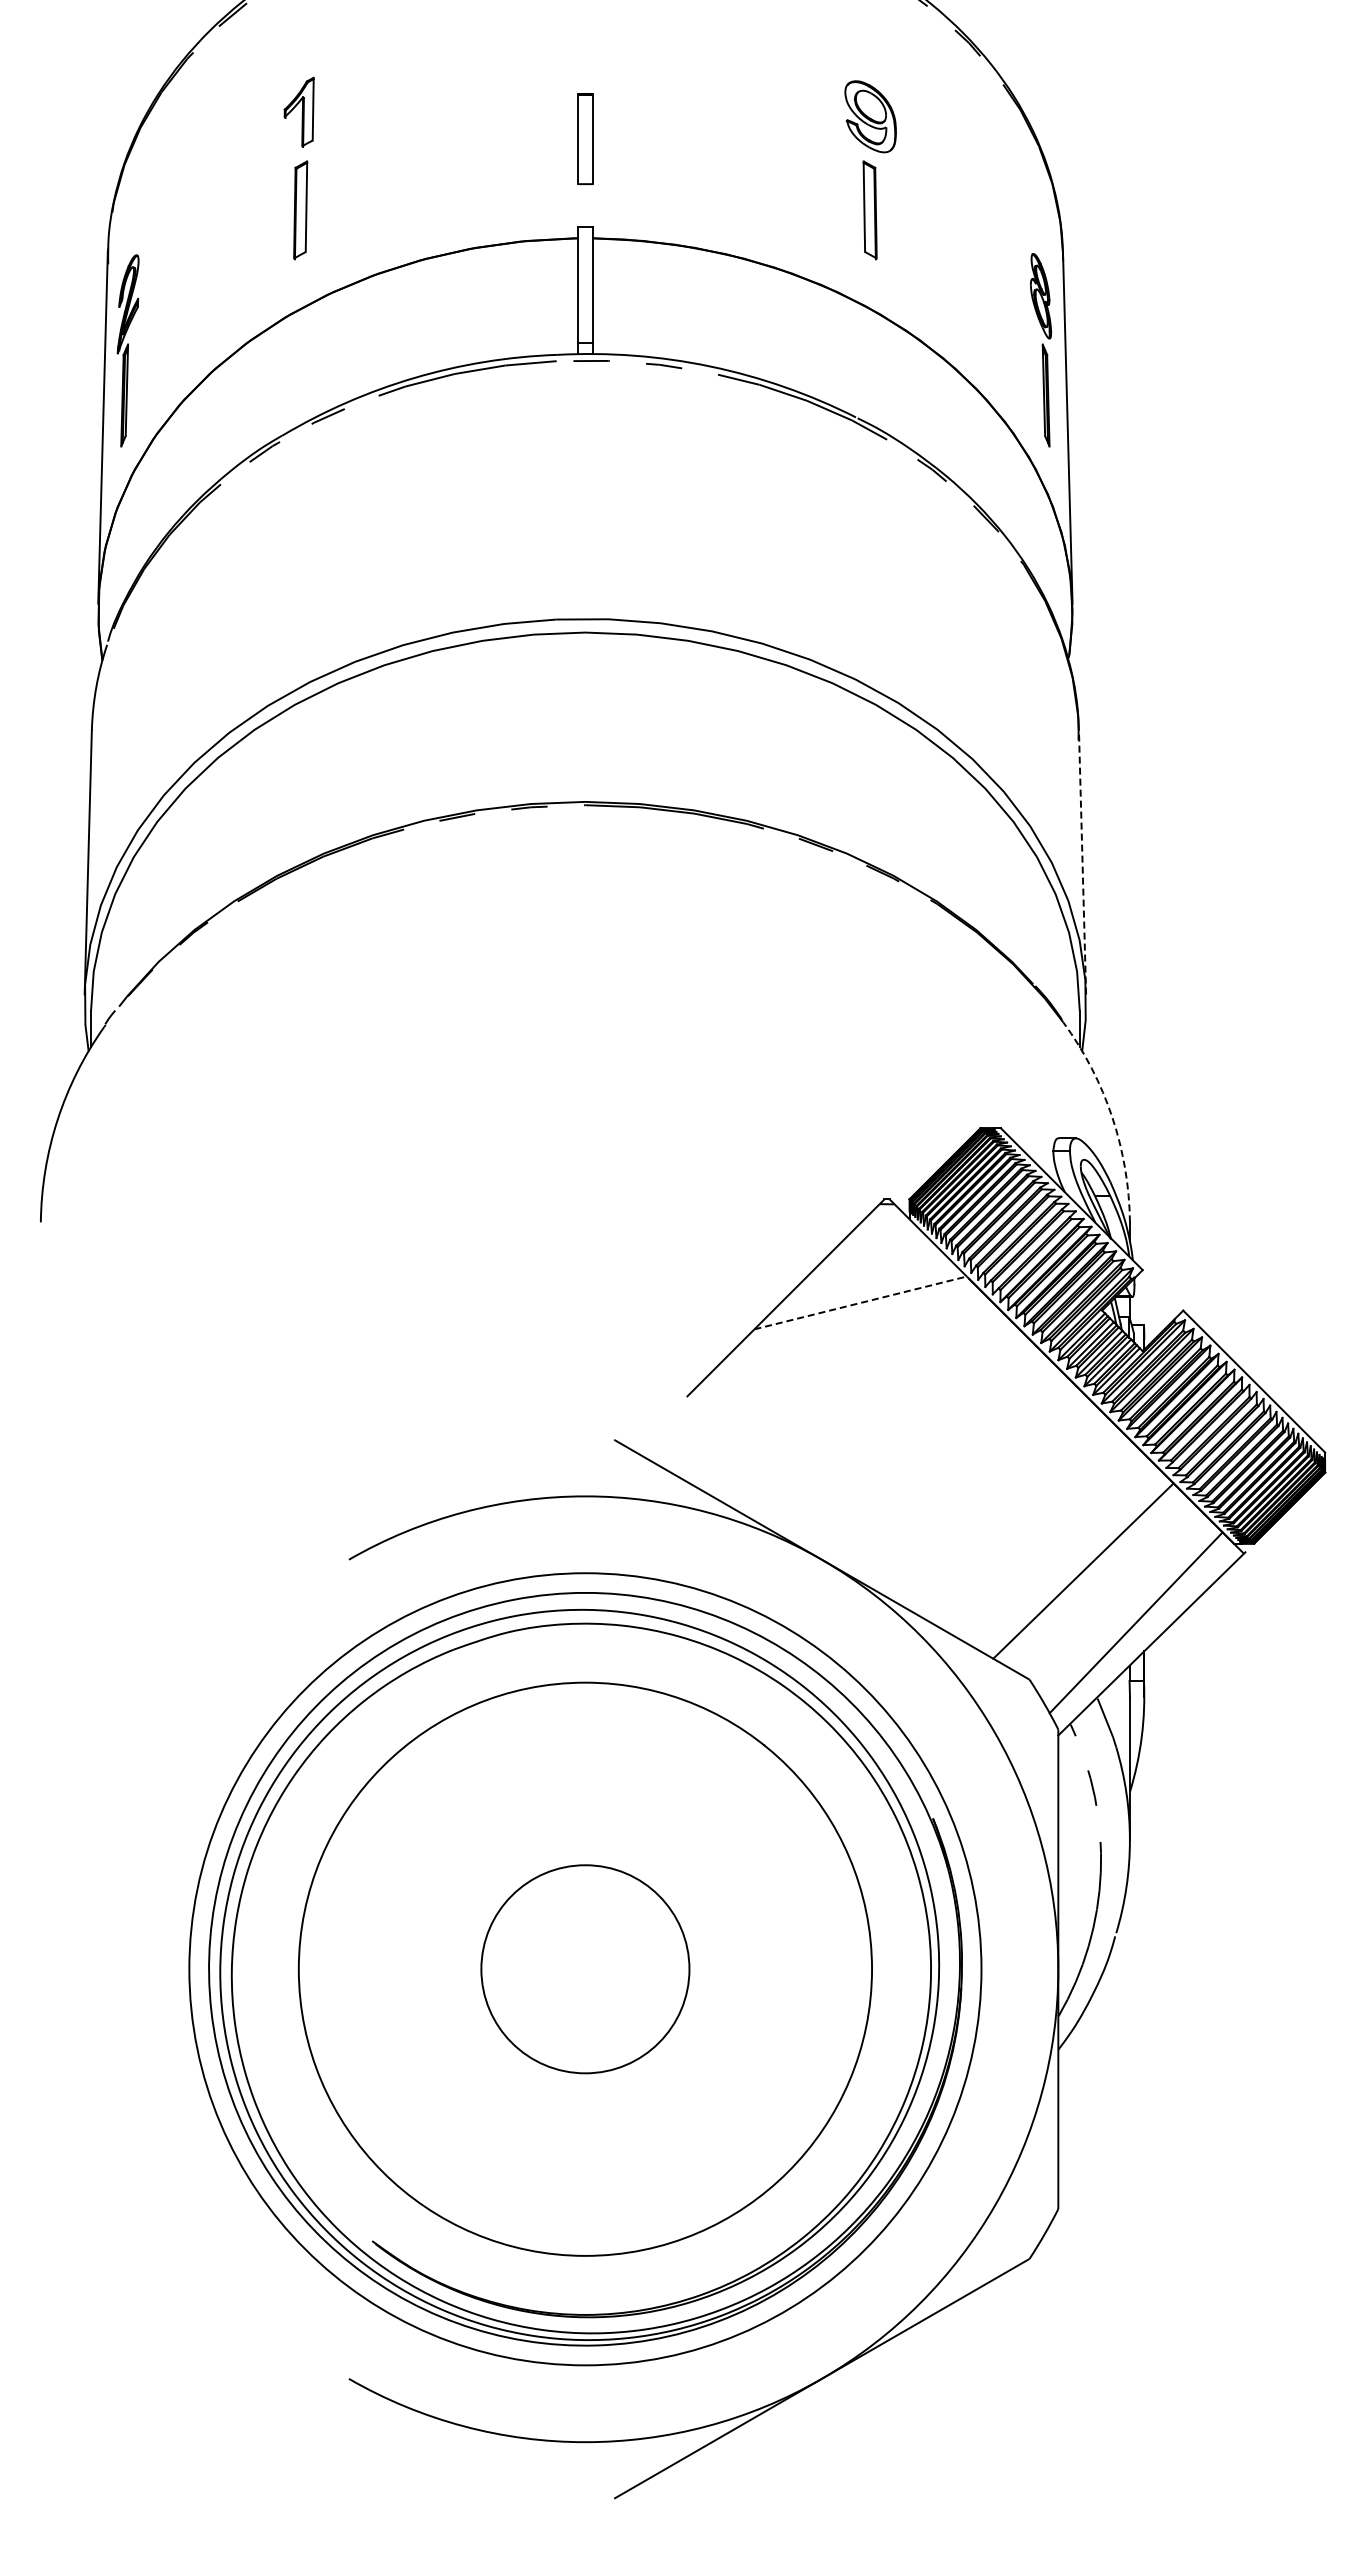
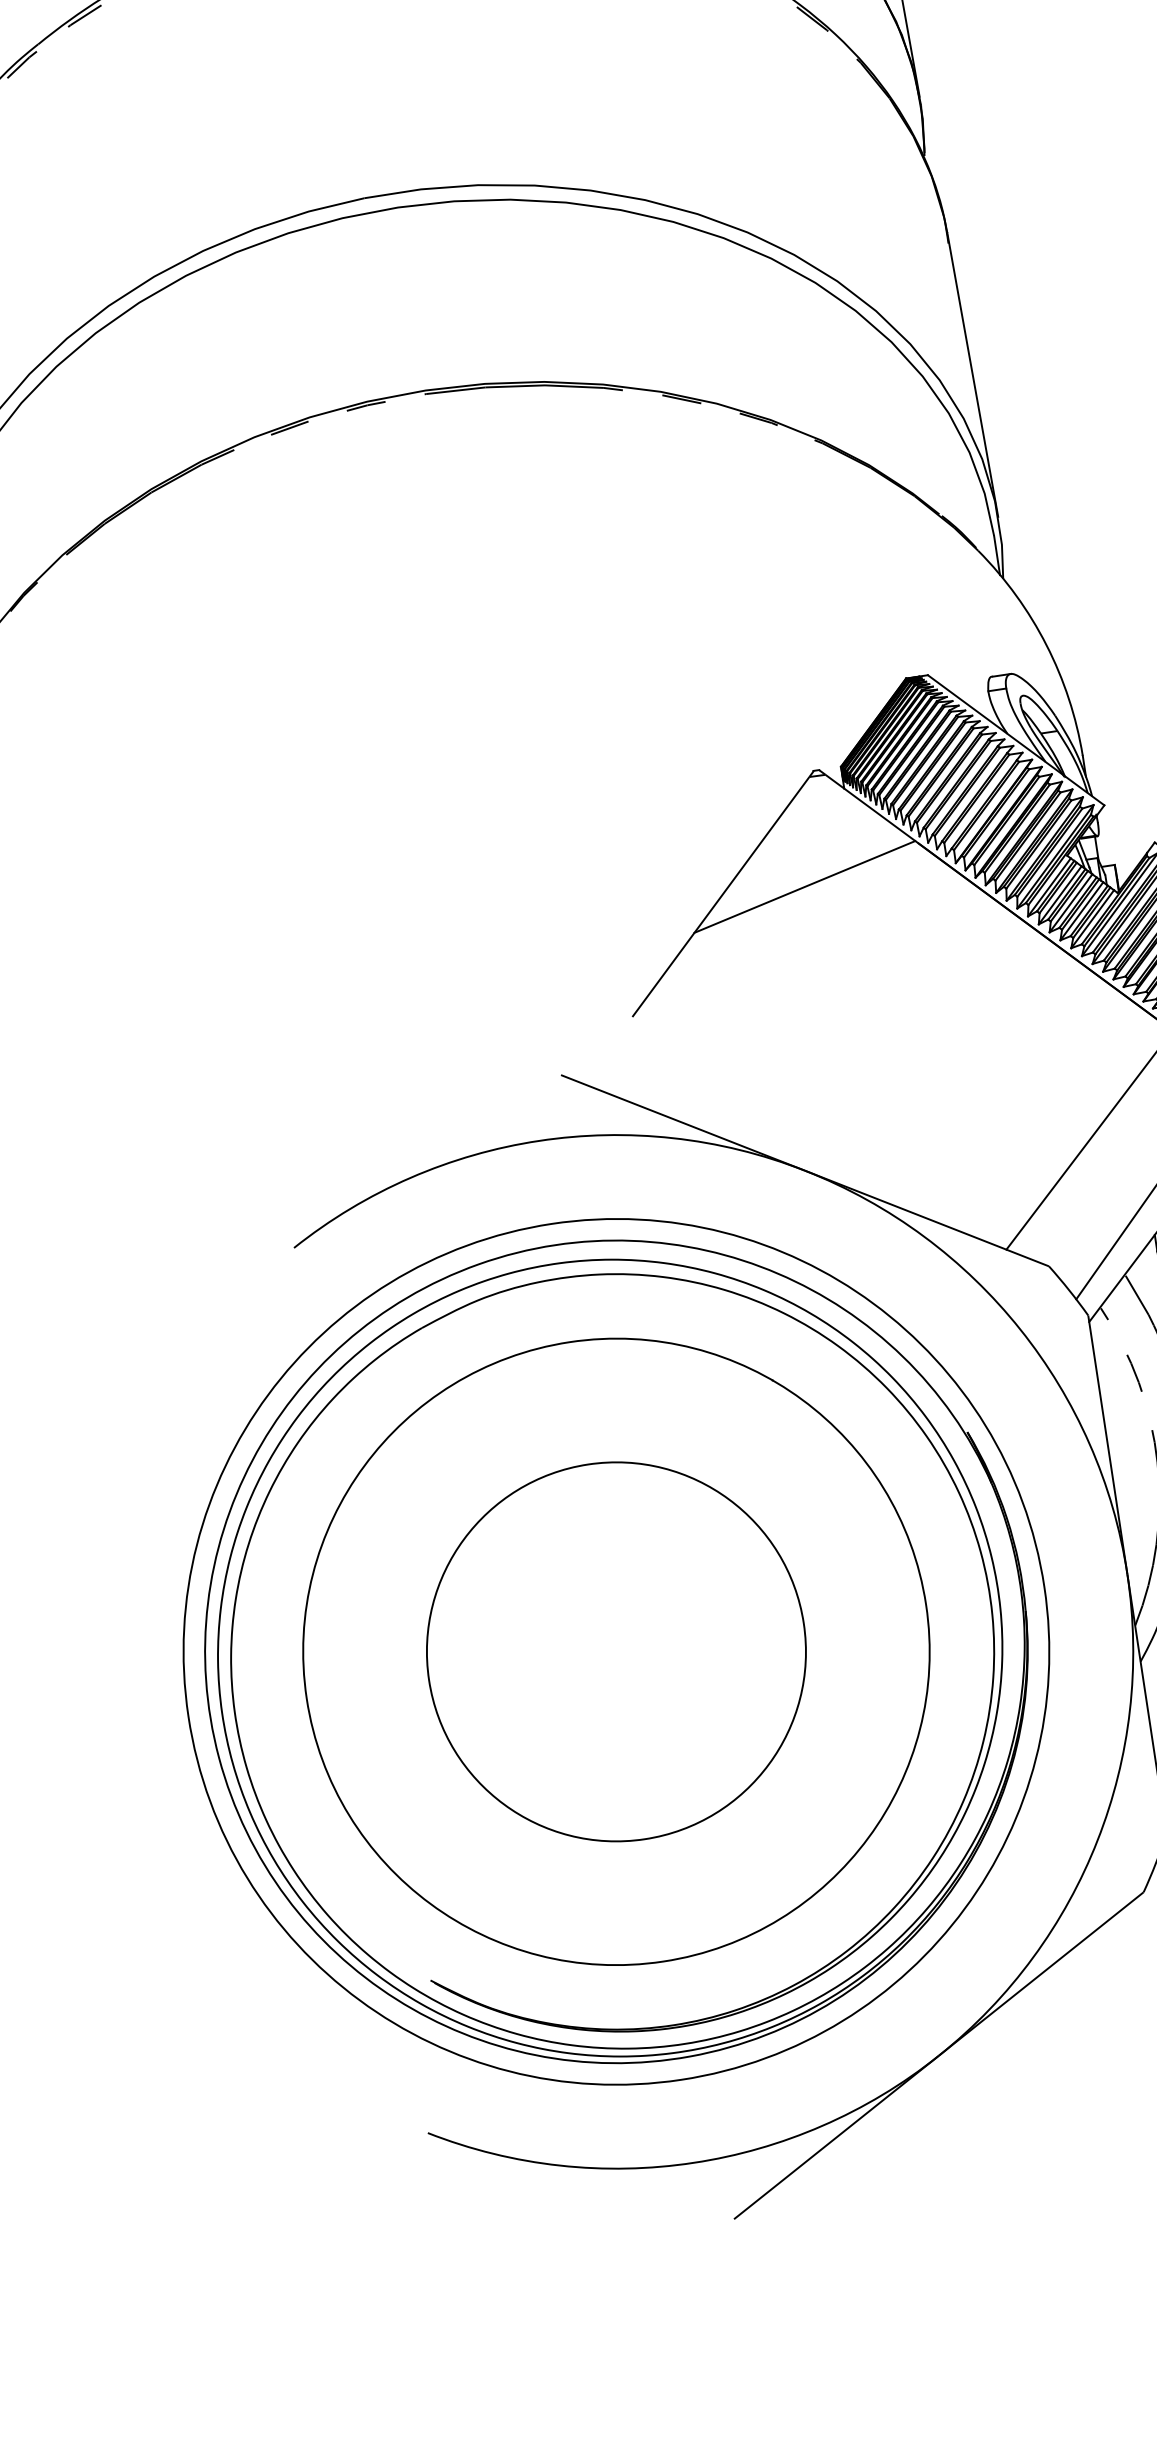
line: (1082, 862) -> (972, 374), dashed -> solid
arc: (1112, 1117) -> (1046, 645), dashed -> solid
line: (861, 1302) -> (805, 886), dashed -> solid
circle: (585, 1968) -> (616, 1651), size x1.67

